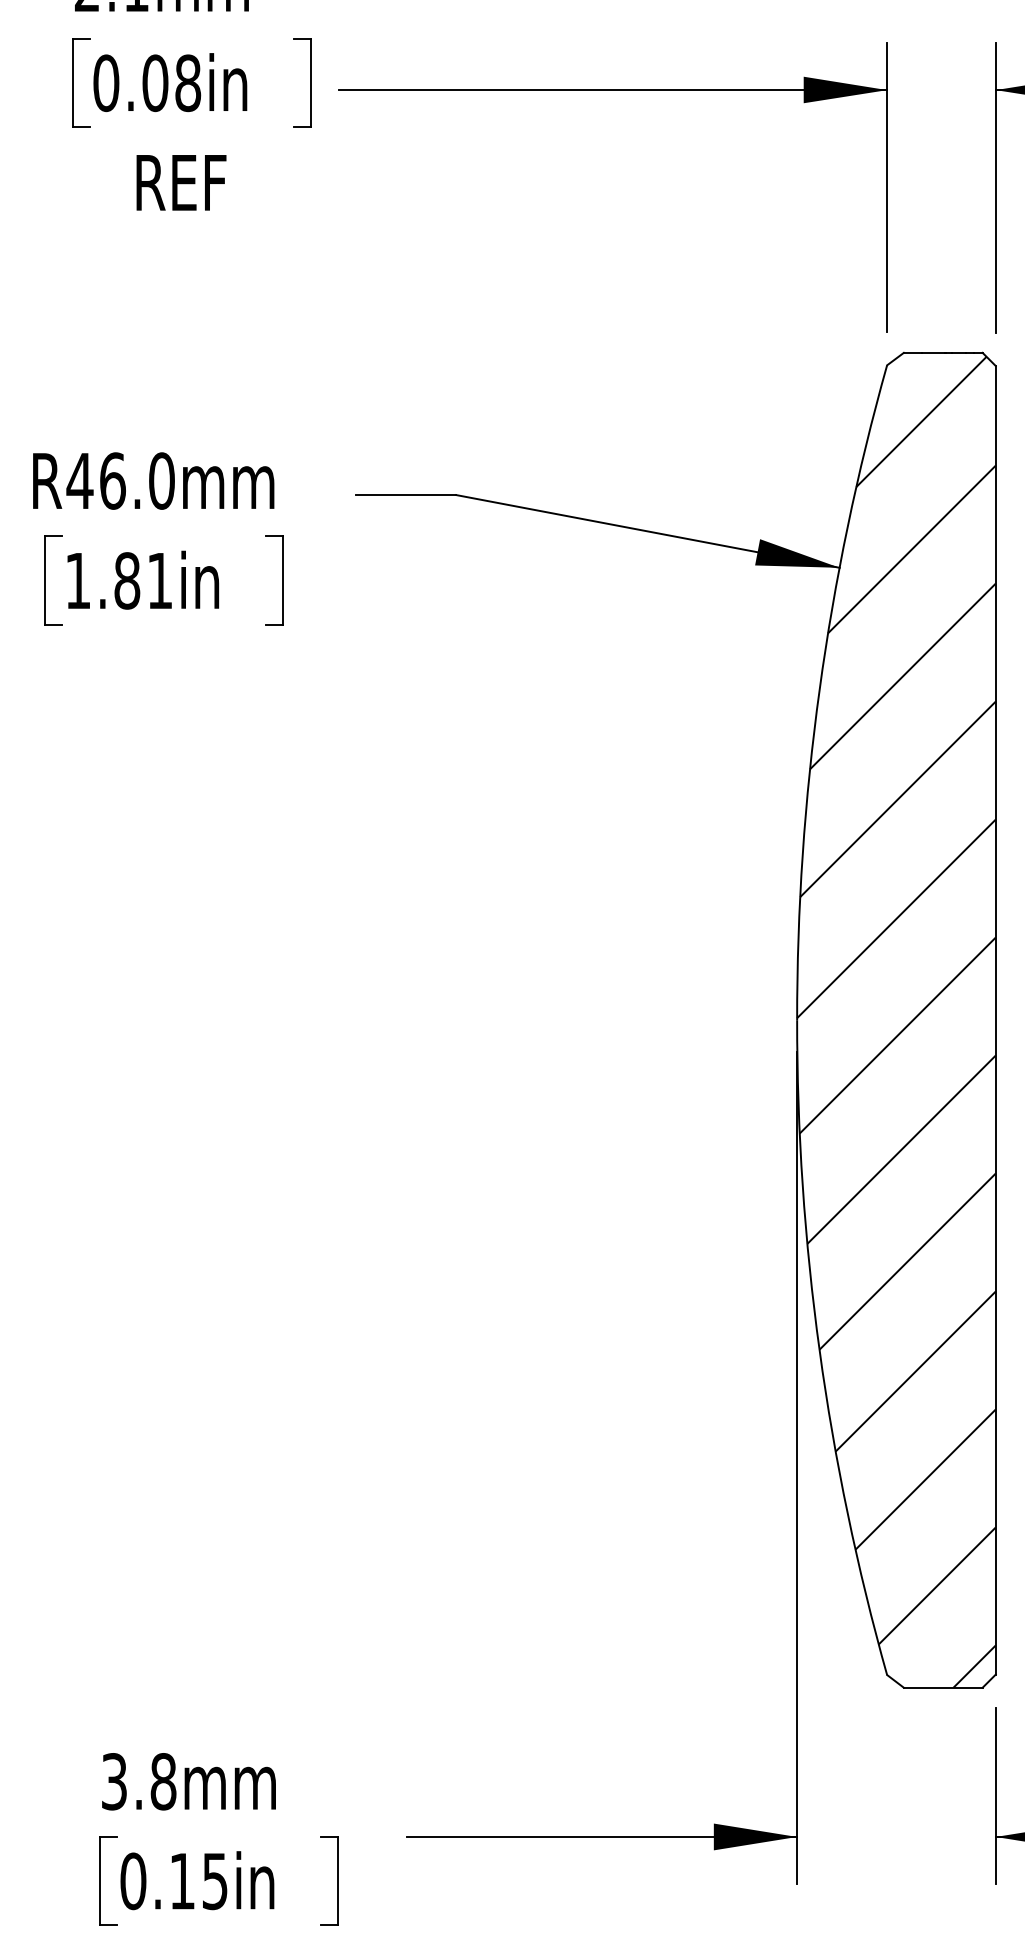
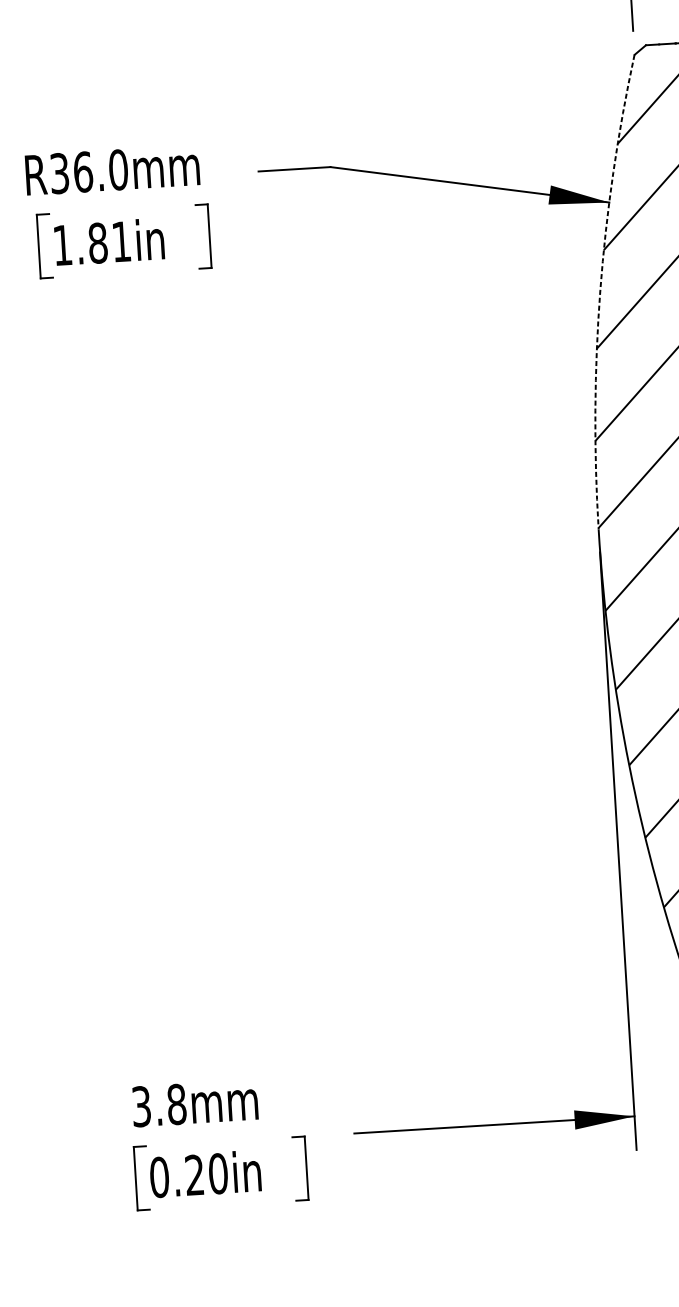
text: (79, 480) -> (59, 173), R46.0mm -> R36.0mm
arc: (819, 689) -> (600, 290), solid -> dashed
text: (199, 1881) -> (207, 1174), 0.15in -> 0.20in

